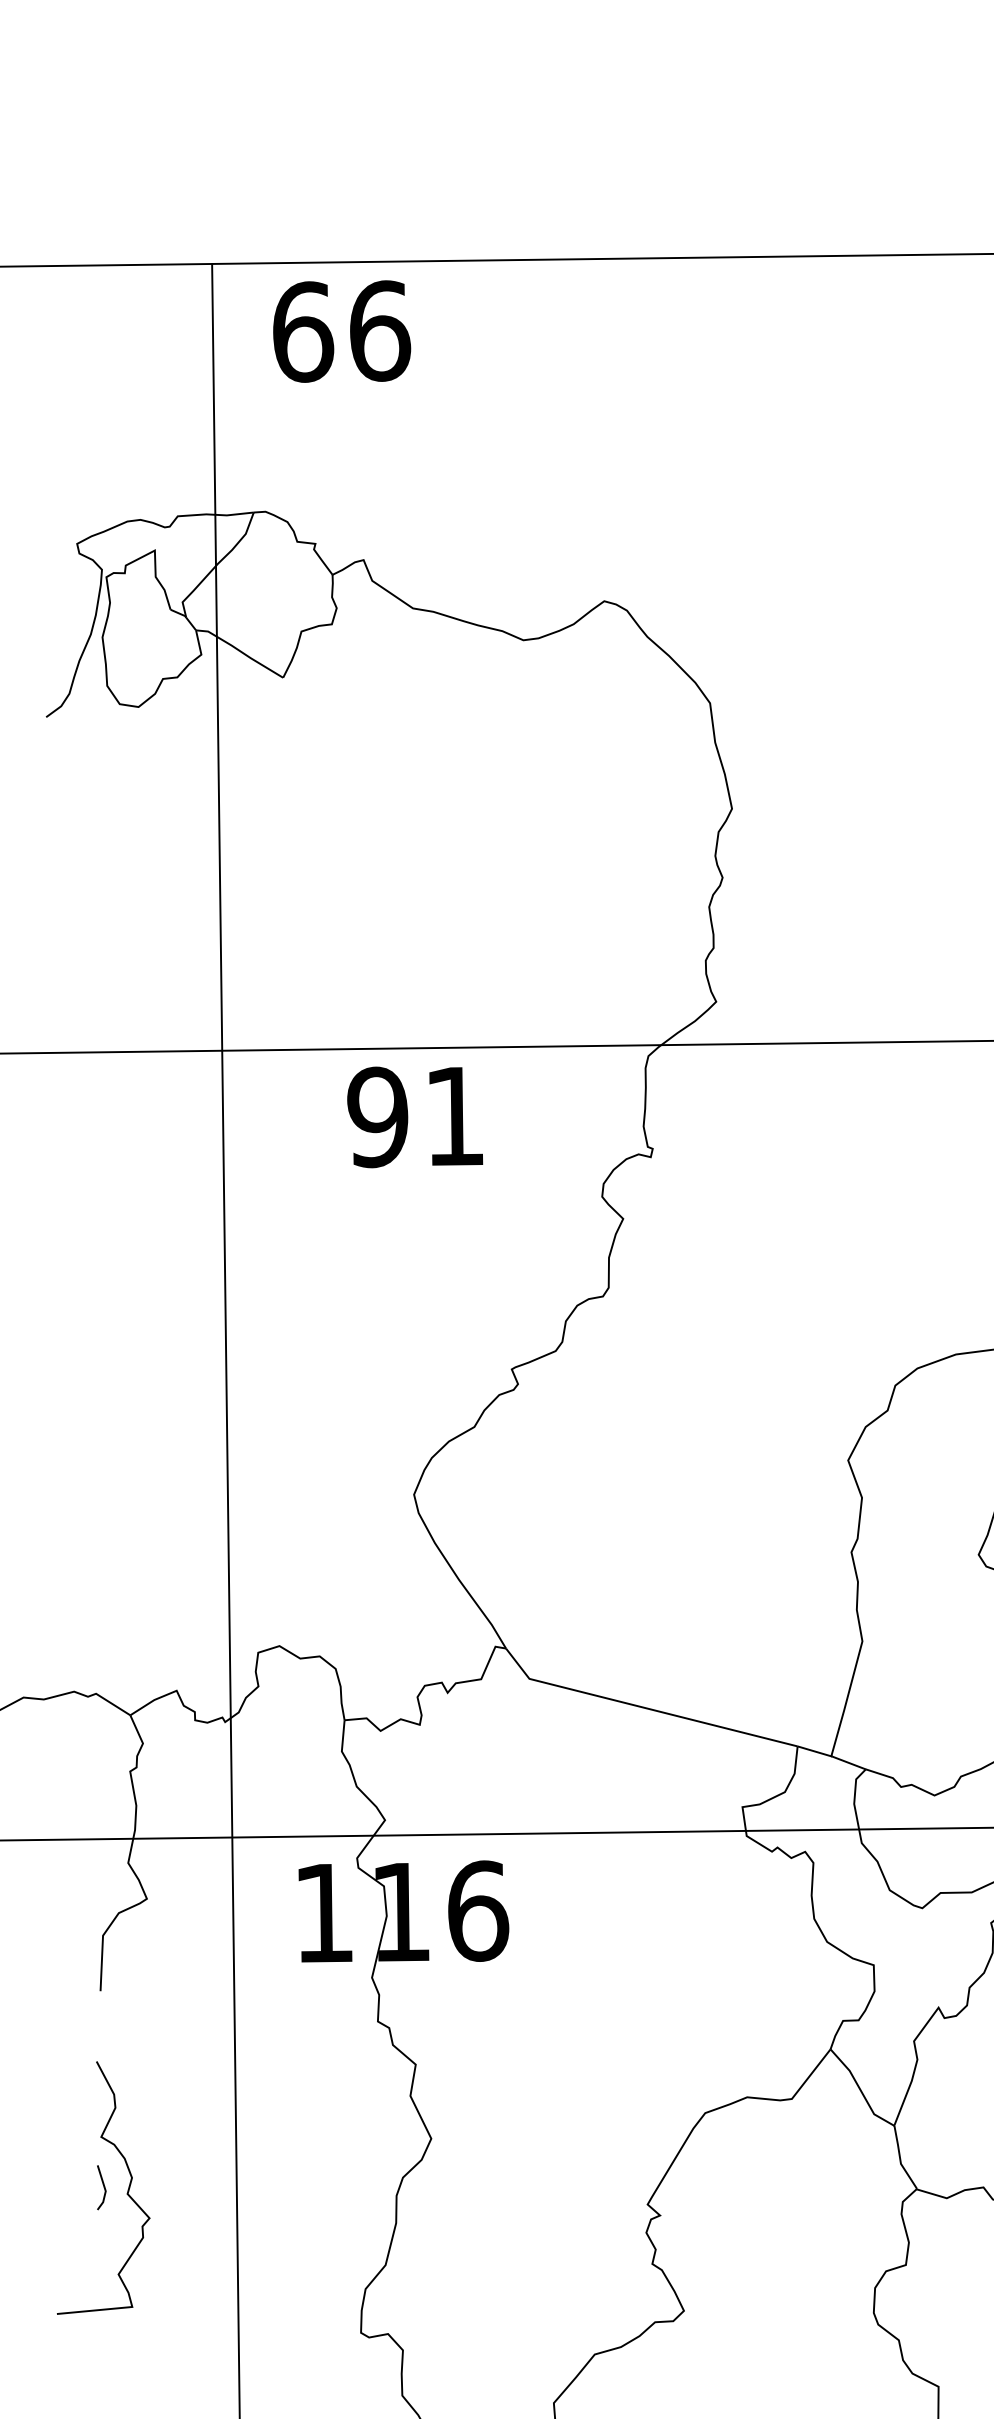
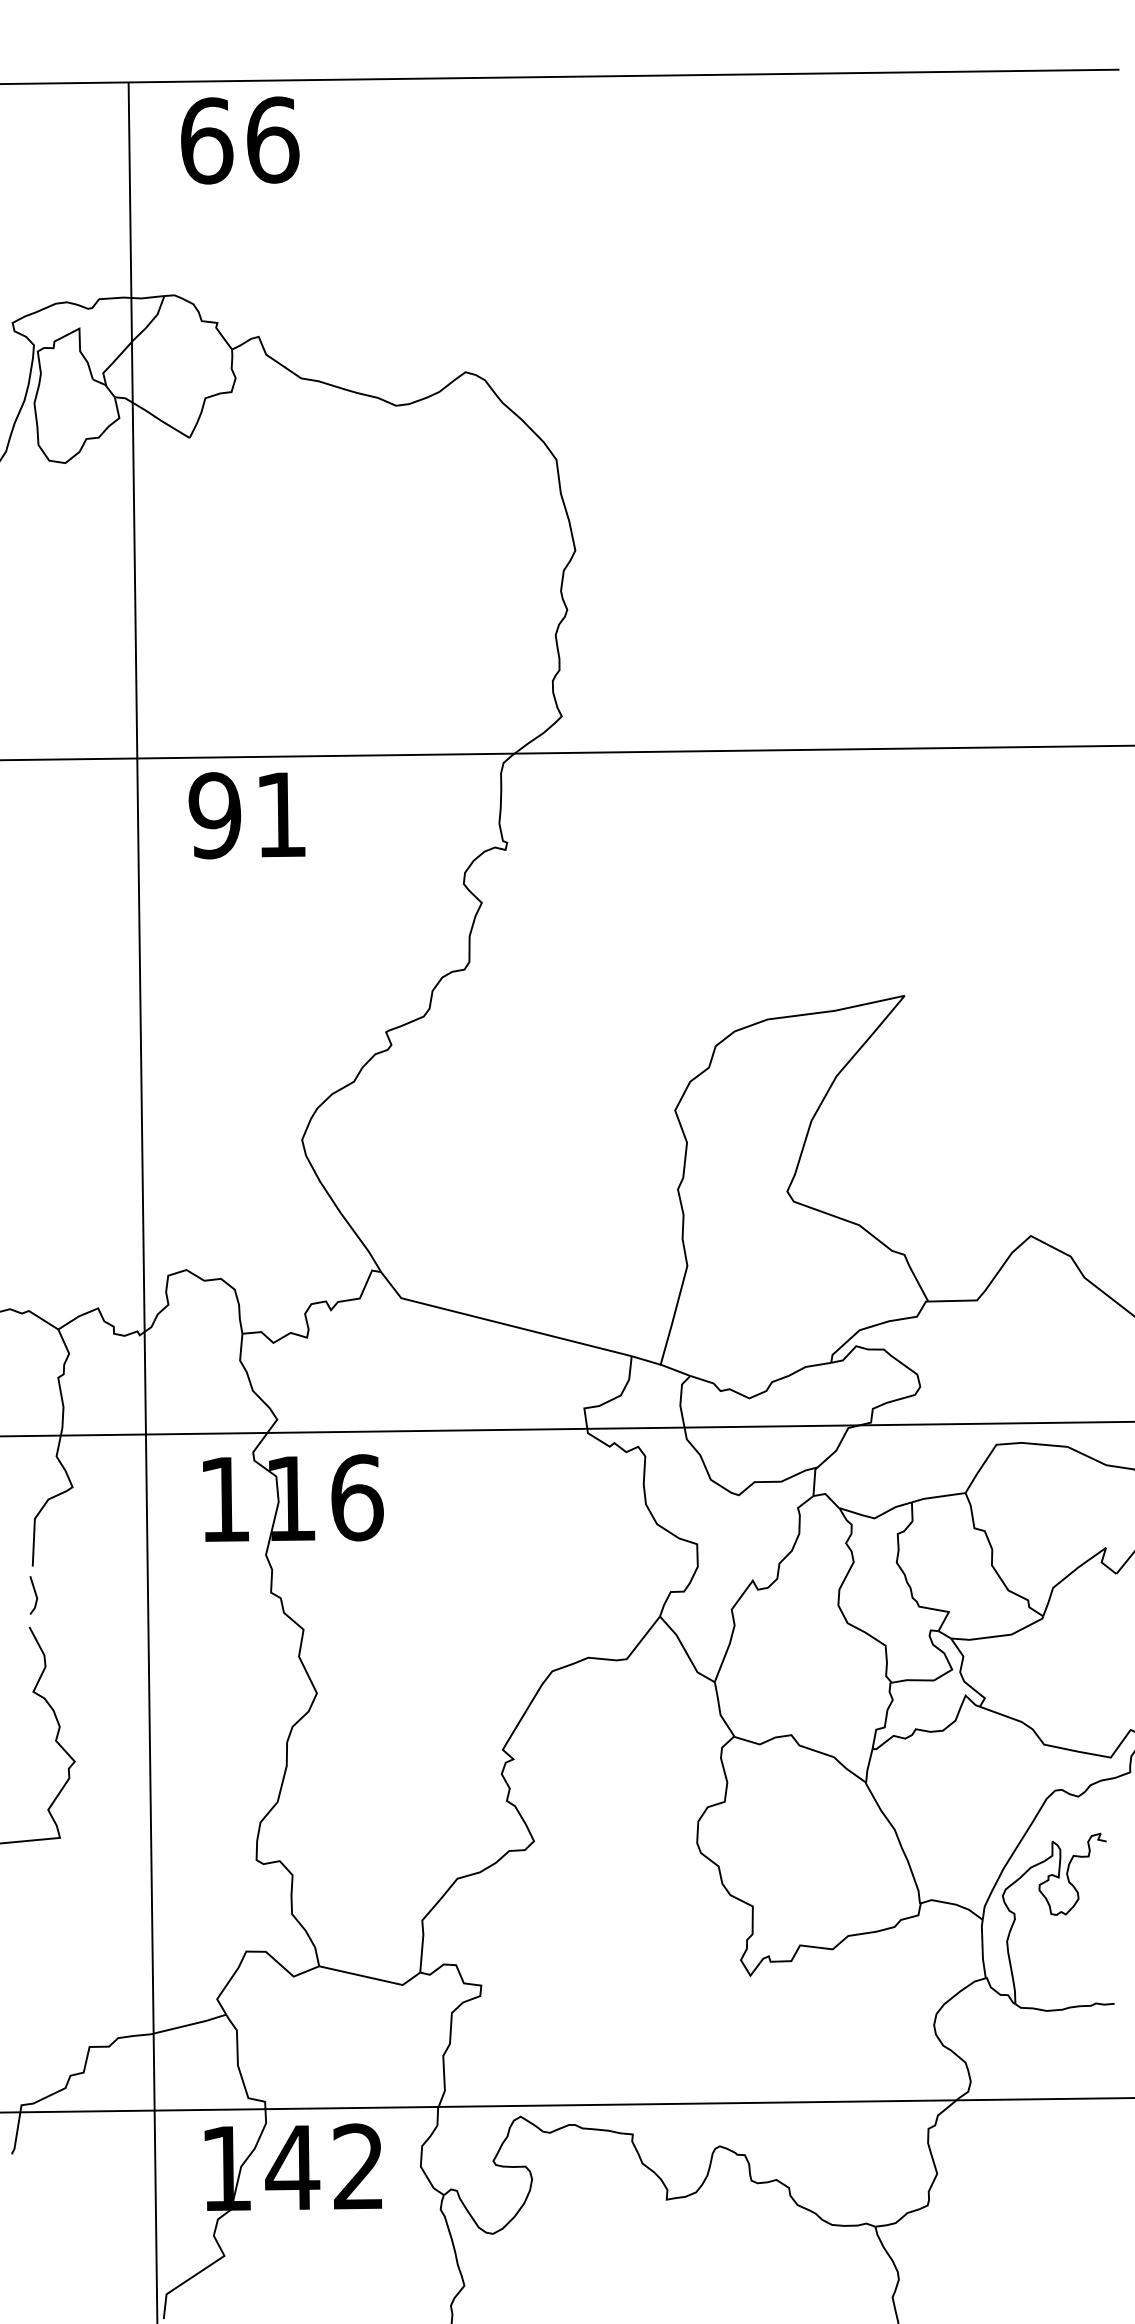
text: (414, 1117) -> (246, 815), moved
line: (103, 2187) -> (35, 1595), moved

